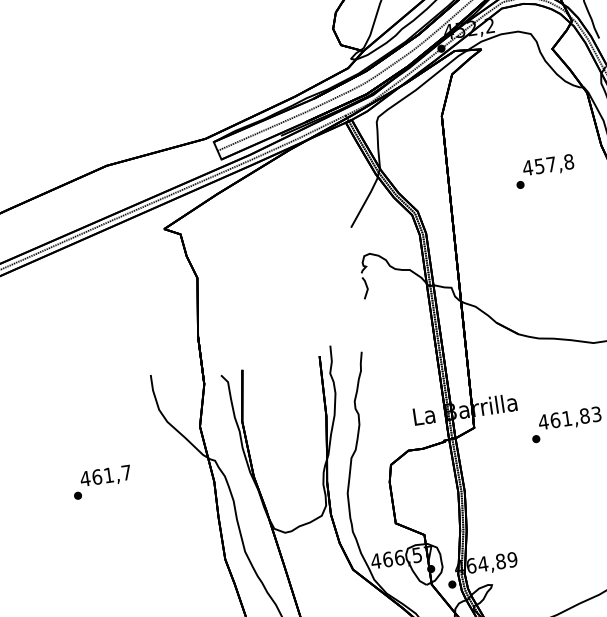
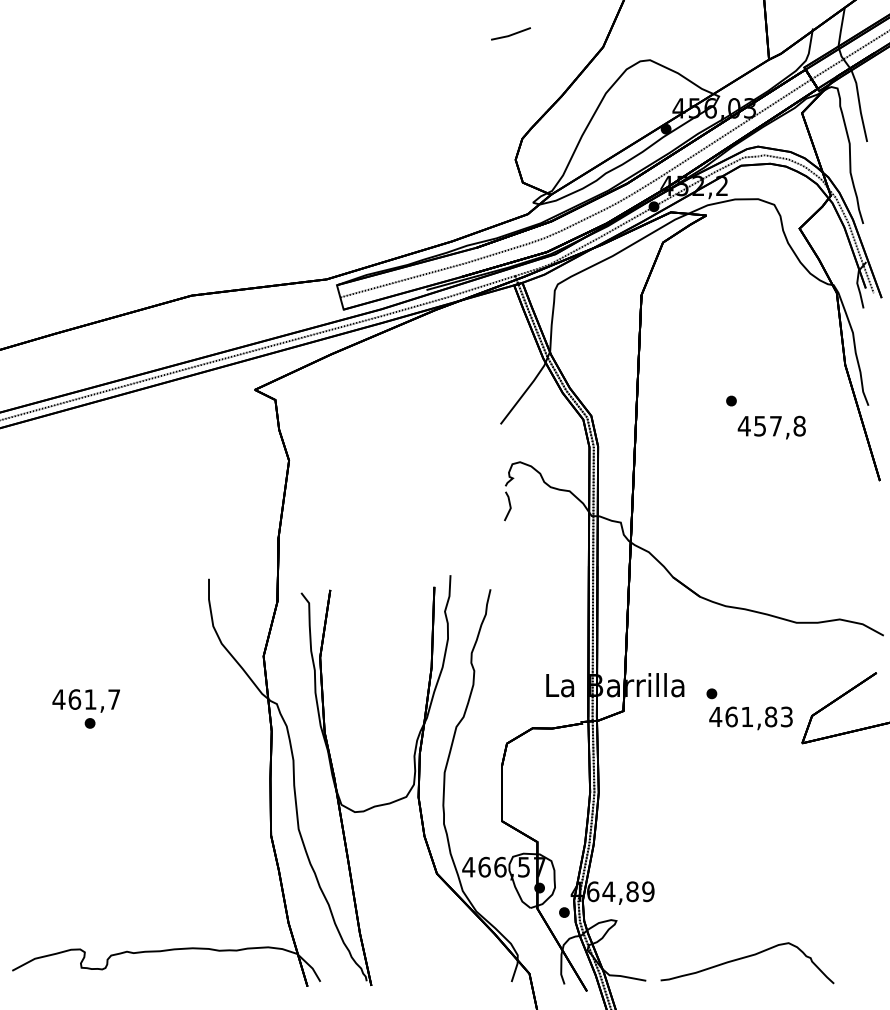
text: (548, 166) -> (771, 427), moved
part: (535, 438) -> (711, 693), moved
text: (105, 476) -> (85, 700), moved

